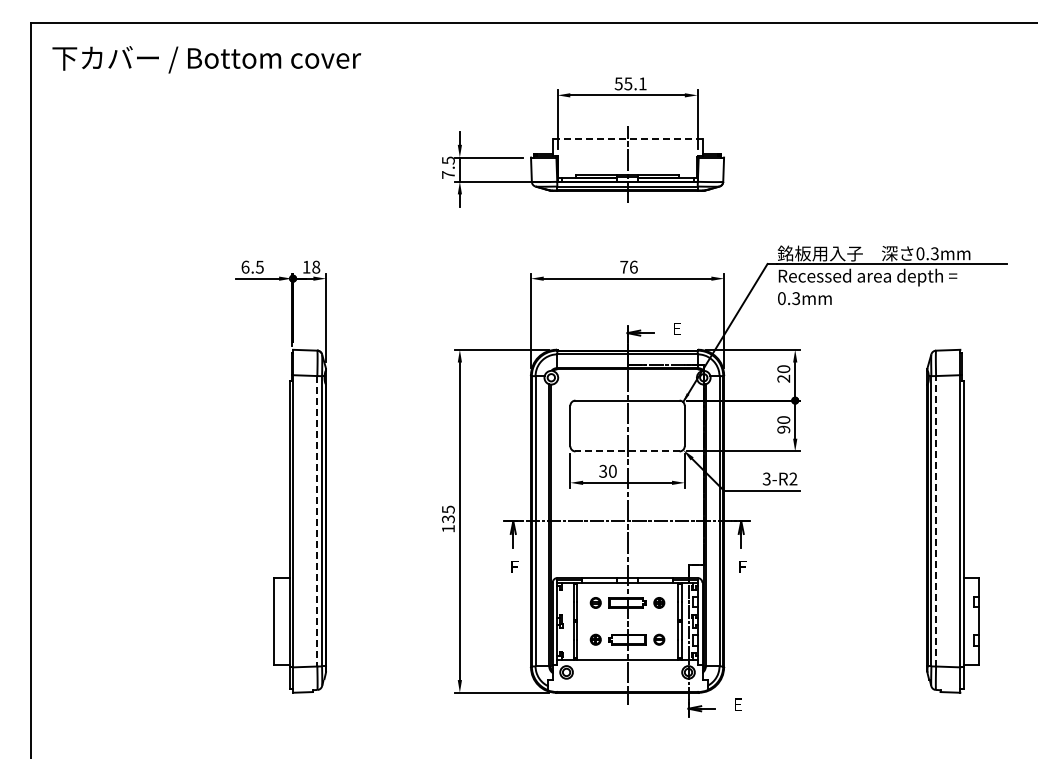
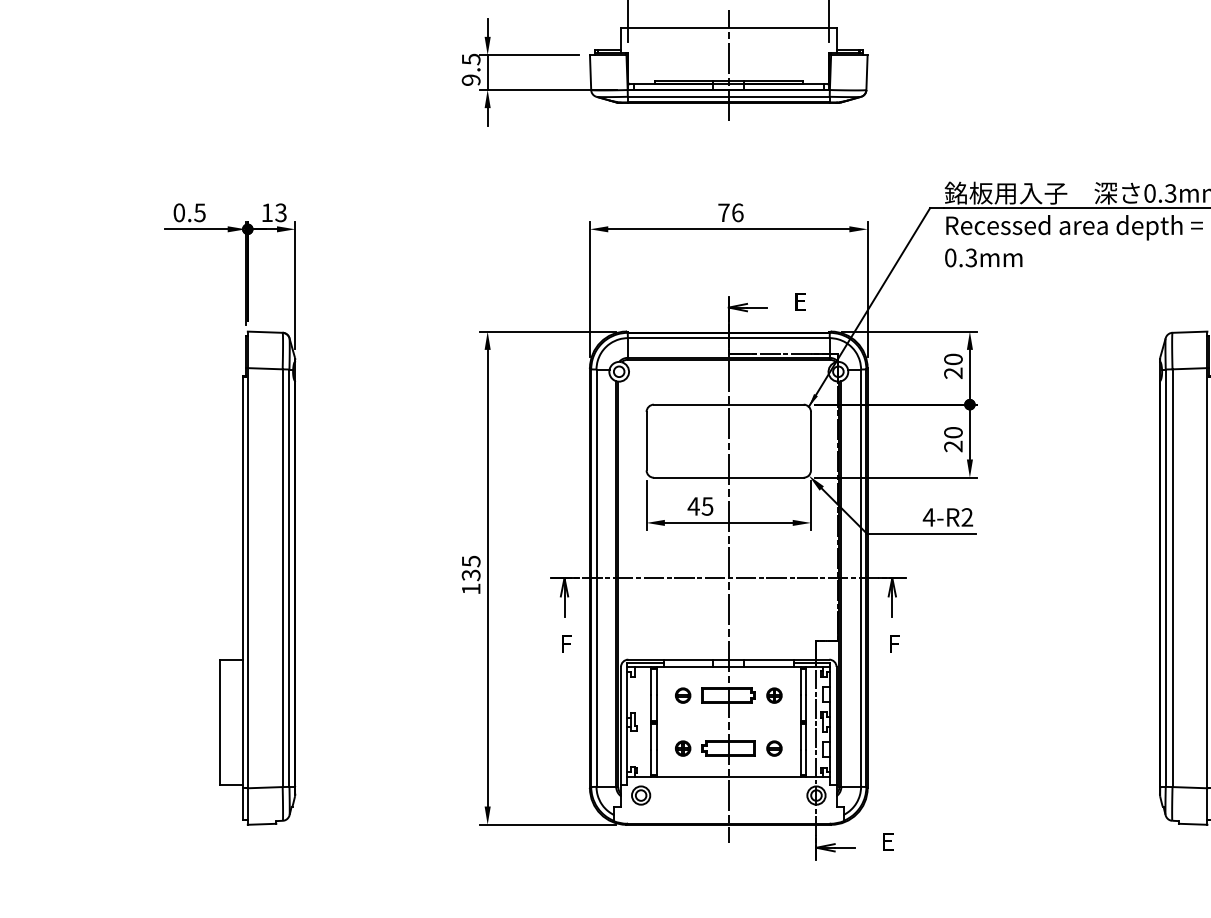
line: (627, 138) -> (728, 27), dashed -> solid
text: (447, 174) -> (469, 79), 7.5 -> 9.5
text: (245, 266) -> (179, 211), 6.5 -> 0.5
text: (316, 266) -> (281, 211), 18 -> 13
text: (784, 429) -> (954, 446), 90 -> 20
line: (627, 451) -> (728, 477), dashed -> solid
text: (607, 470) -> (699, 505), 30 -> 45
text: (766, 478) -> (928, 516), 3-R2 -> 4-R2
line: (936, 520) -> (1173, 577), dashed -> solid
line: (317, 521) -> (282, 578), dashed -> solid

